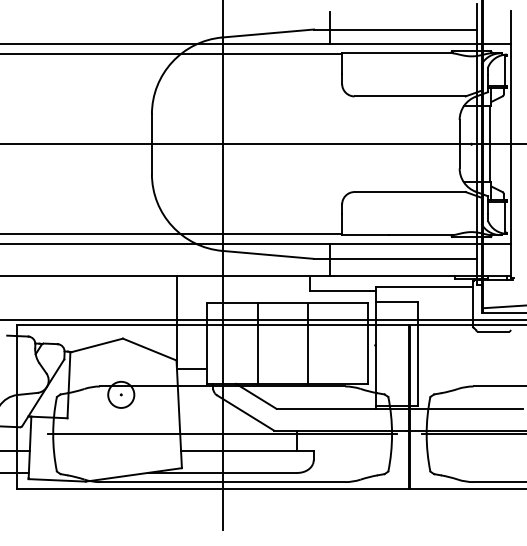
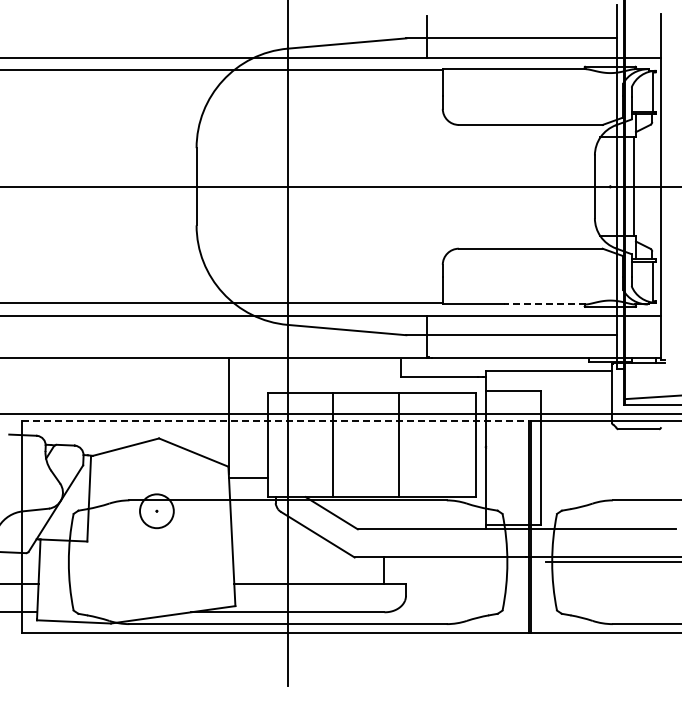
line: (420, 235) -> (544, 304), solid -> dashed
line: (212, 324) -> (275, 420), solid -> dashed
line: (222, 434) -> (287, 562), removed

